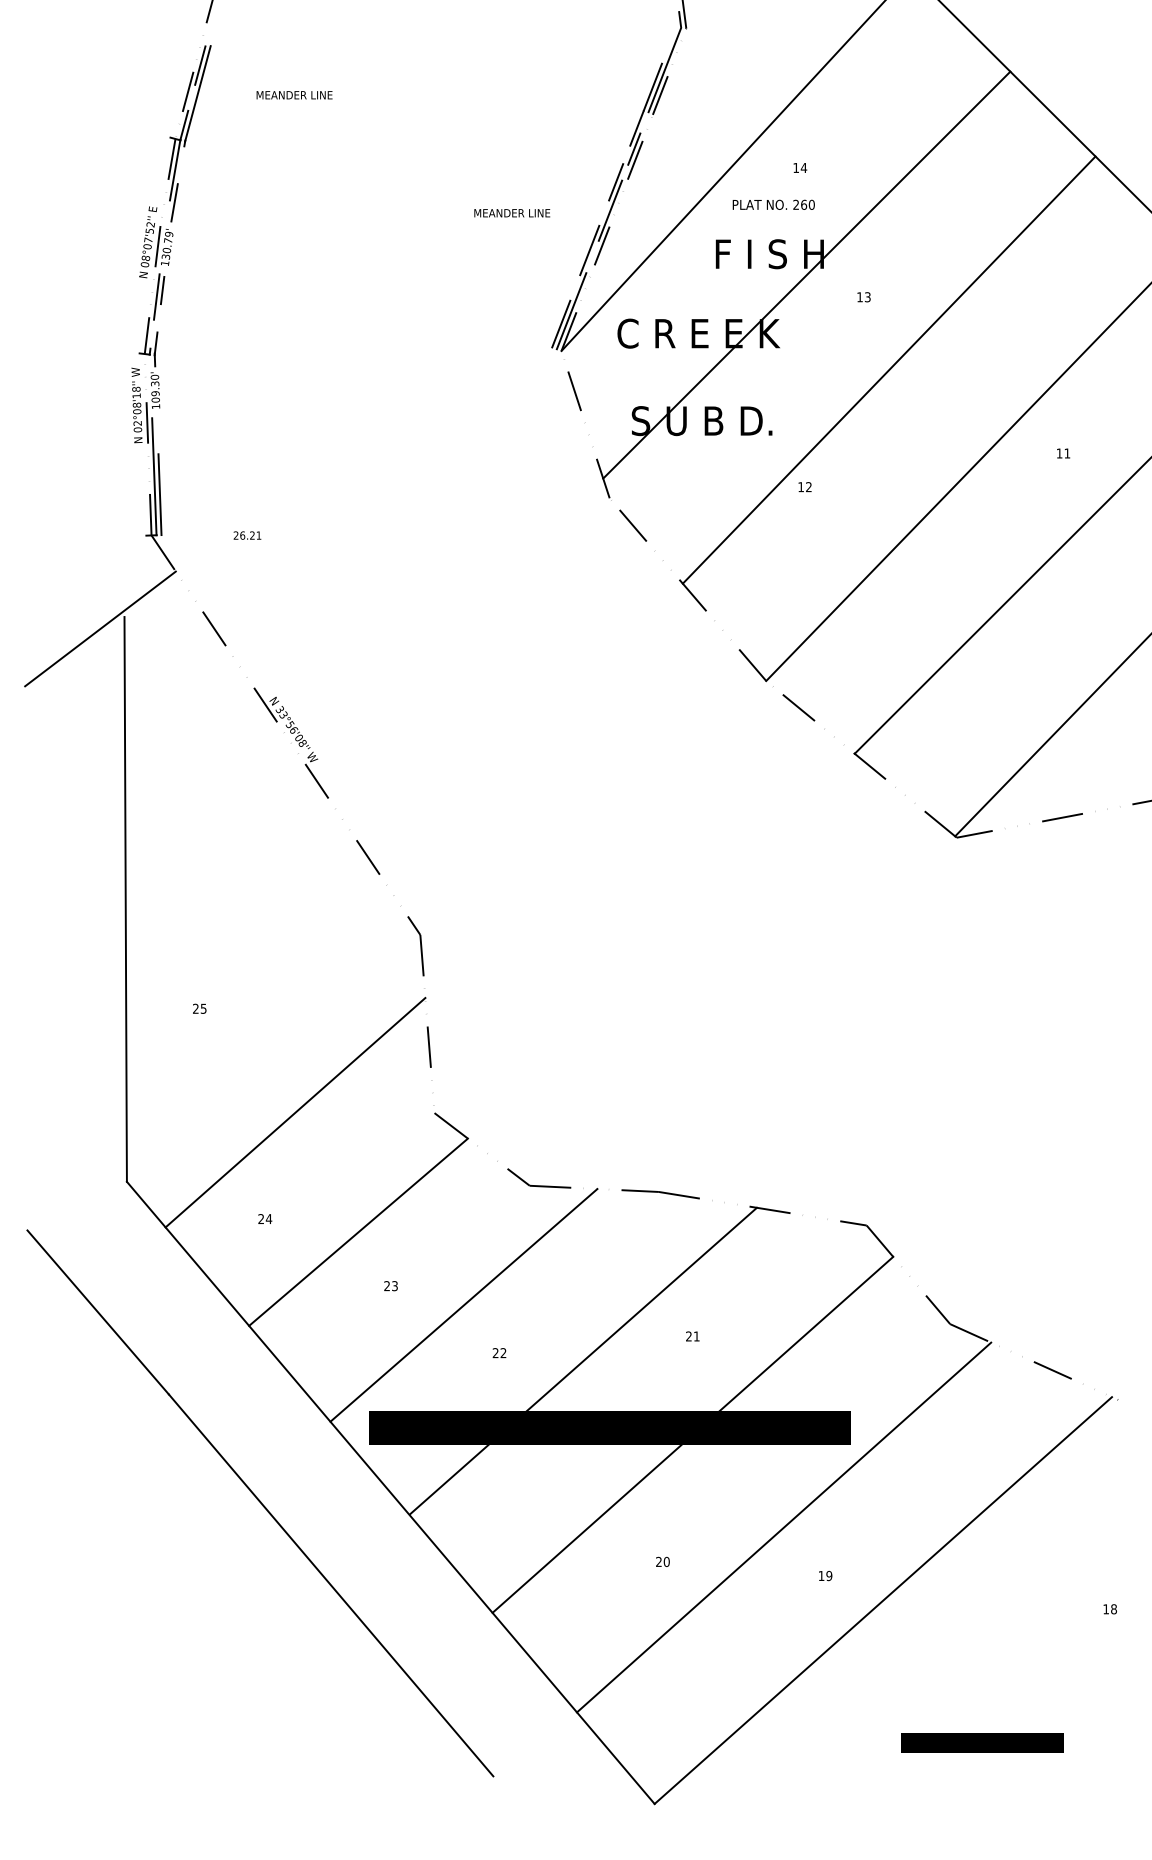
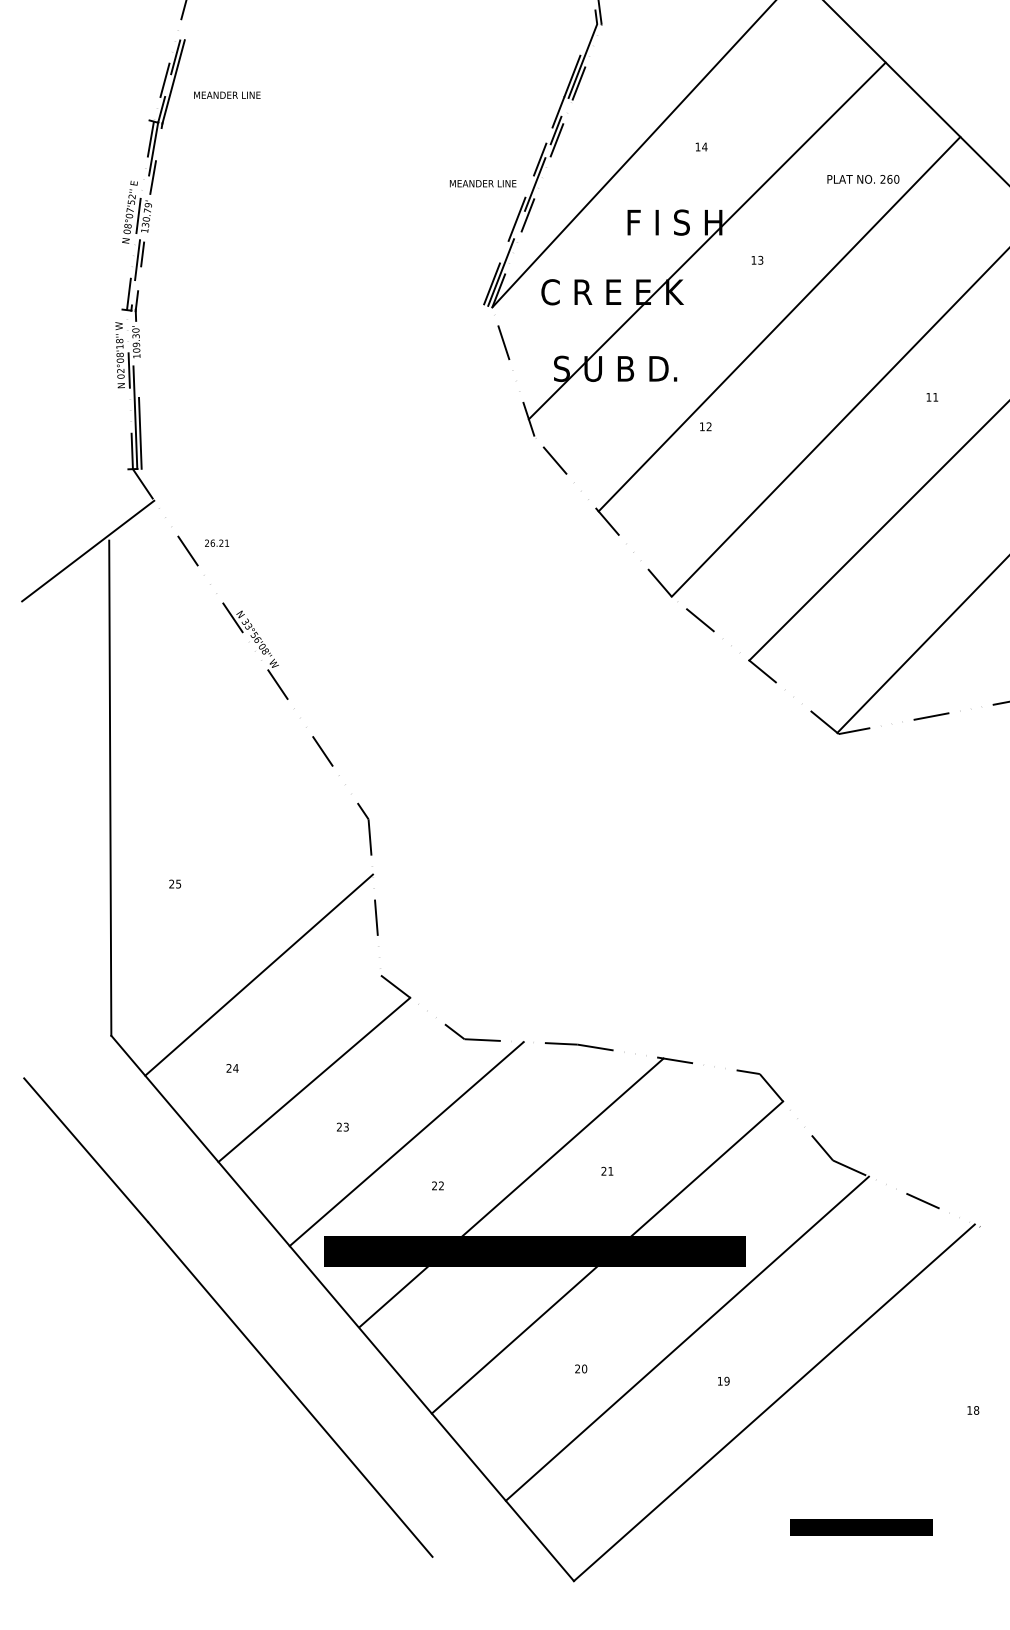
text: (294, 94) -> (227, 94), moved
text: (773, 205) -> (863, 179), moved
text: (512, 213) -> (483, 183), moved
text: (248, 534) -> (217, 542), moved

